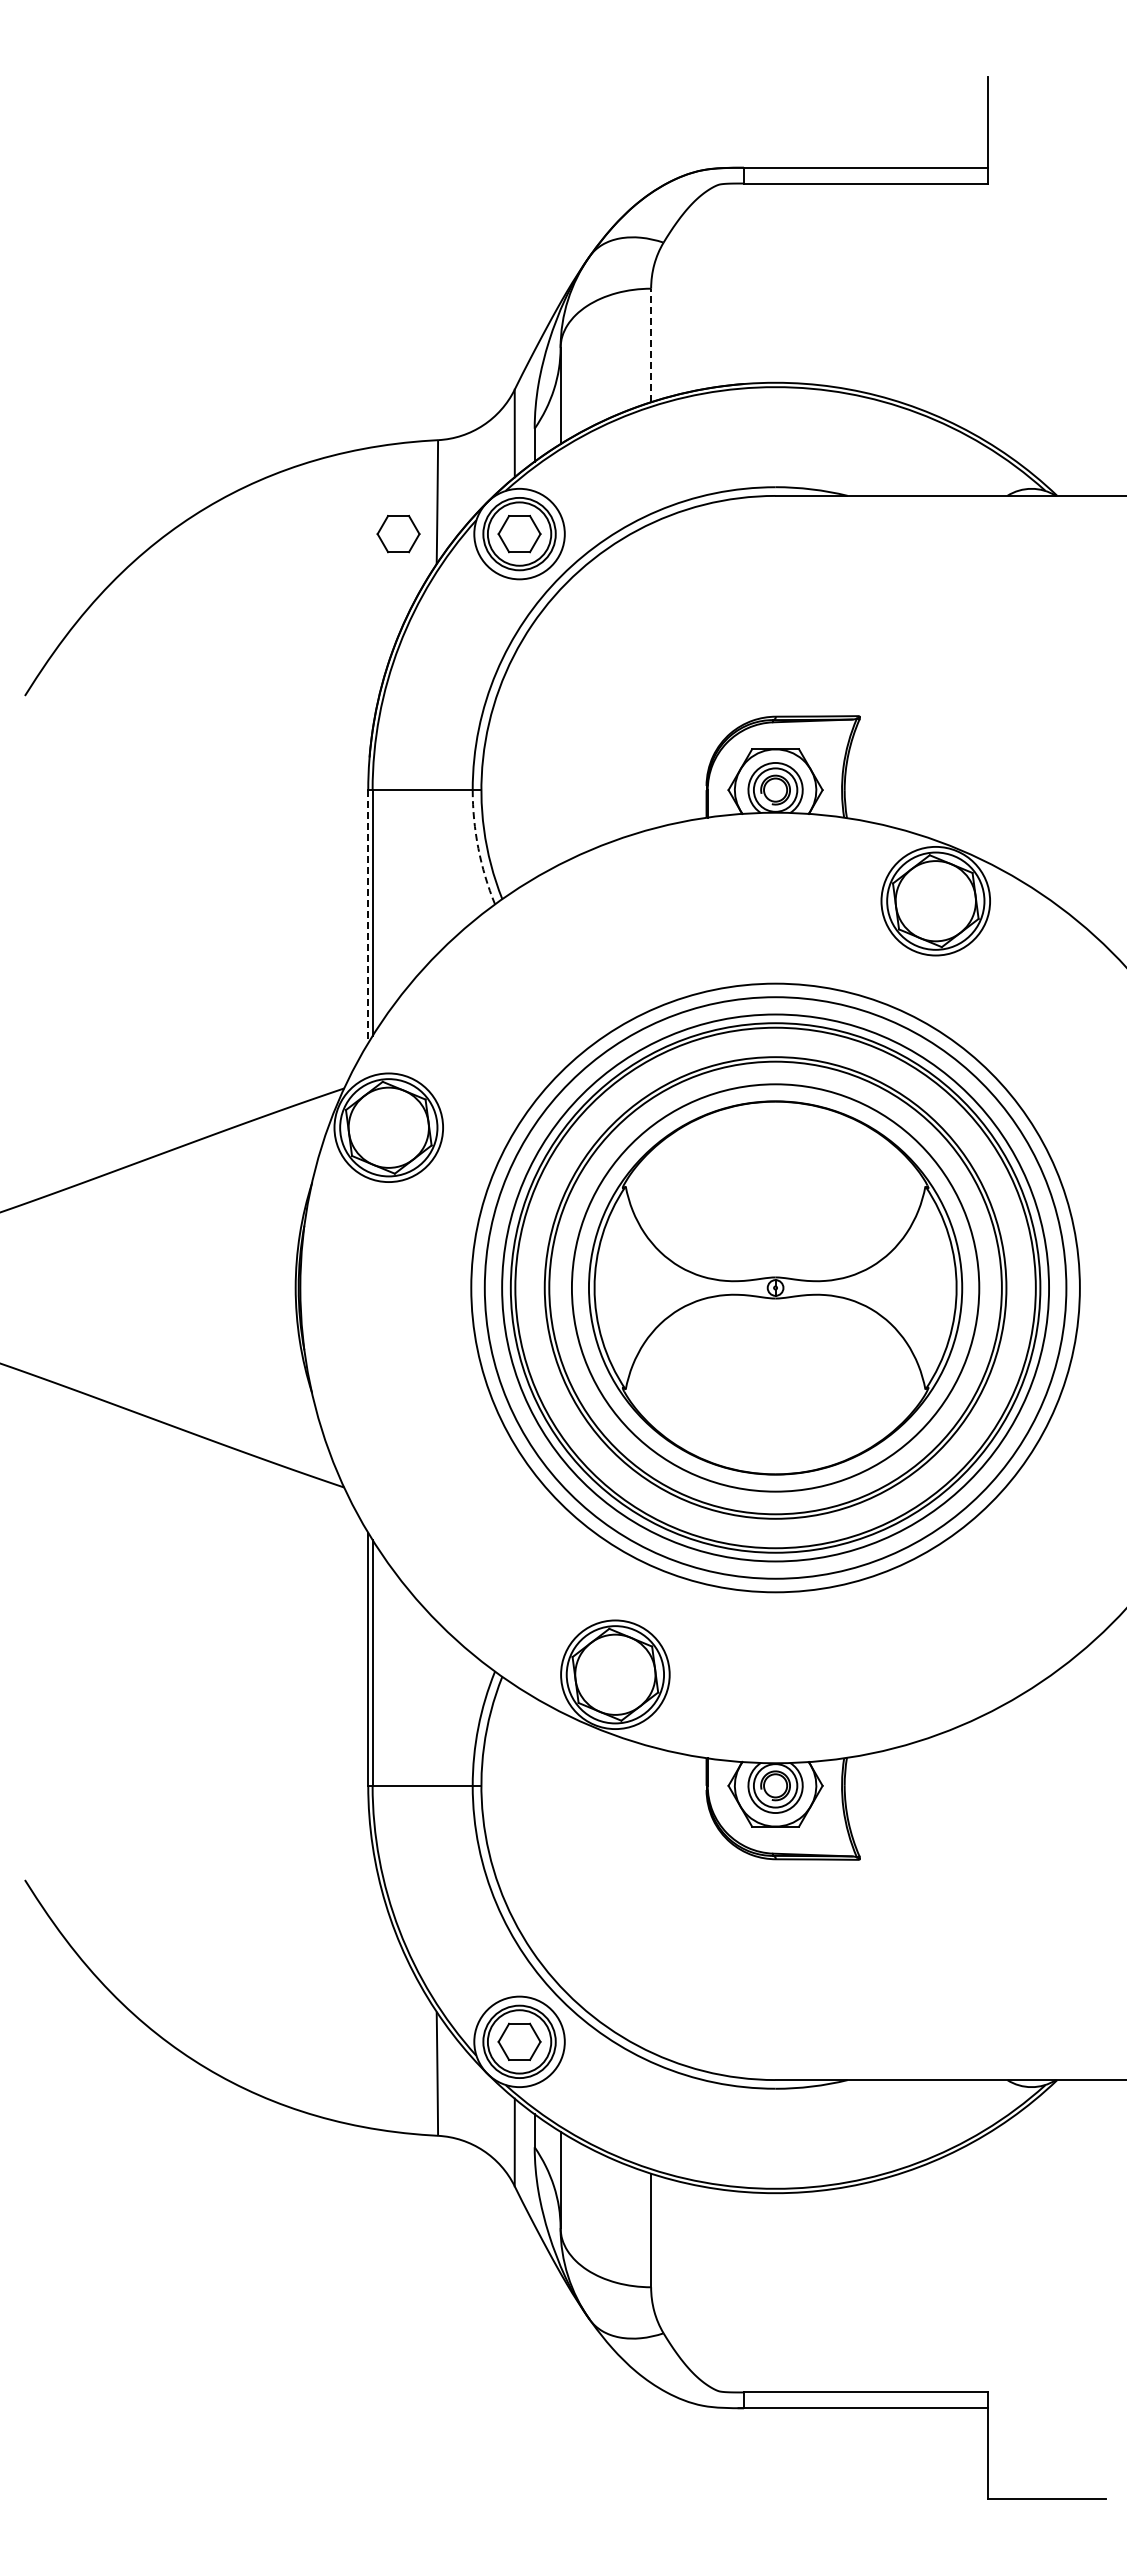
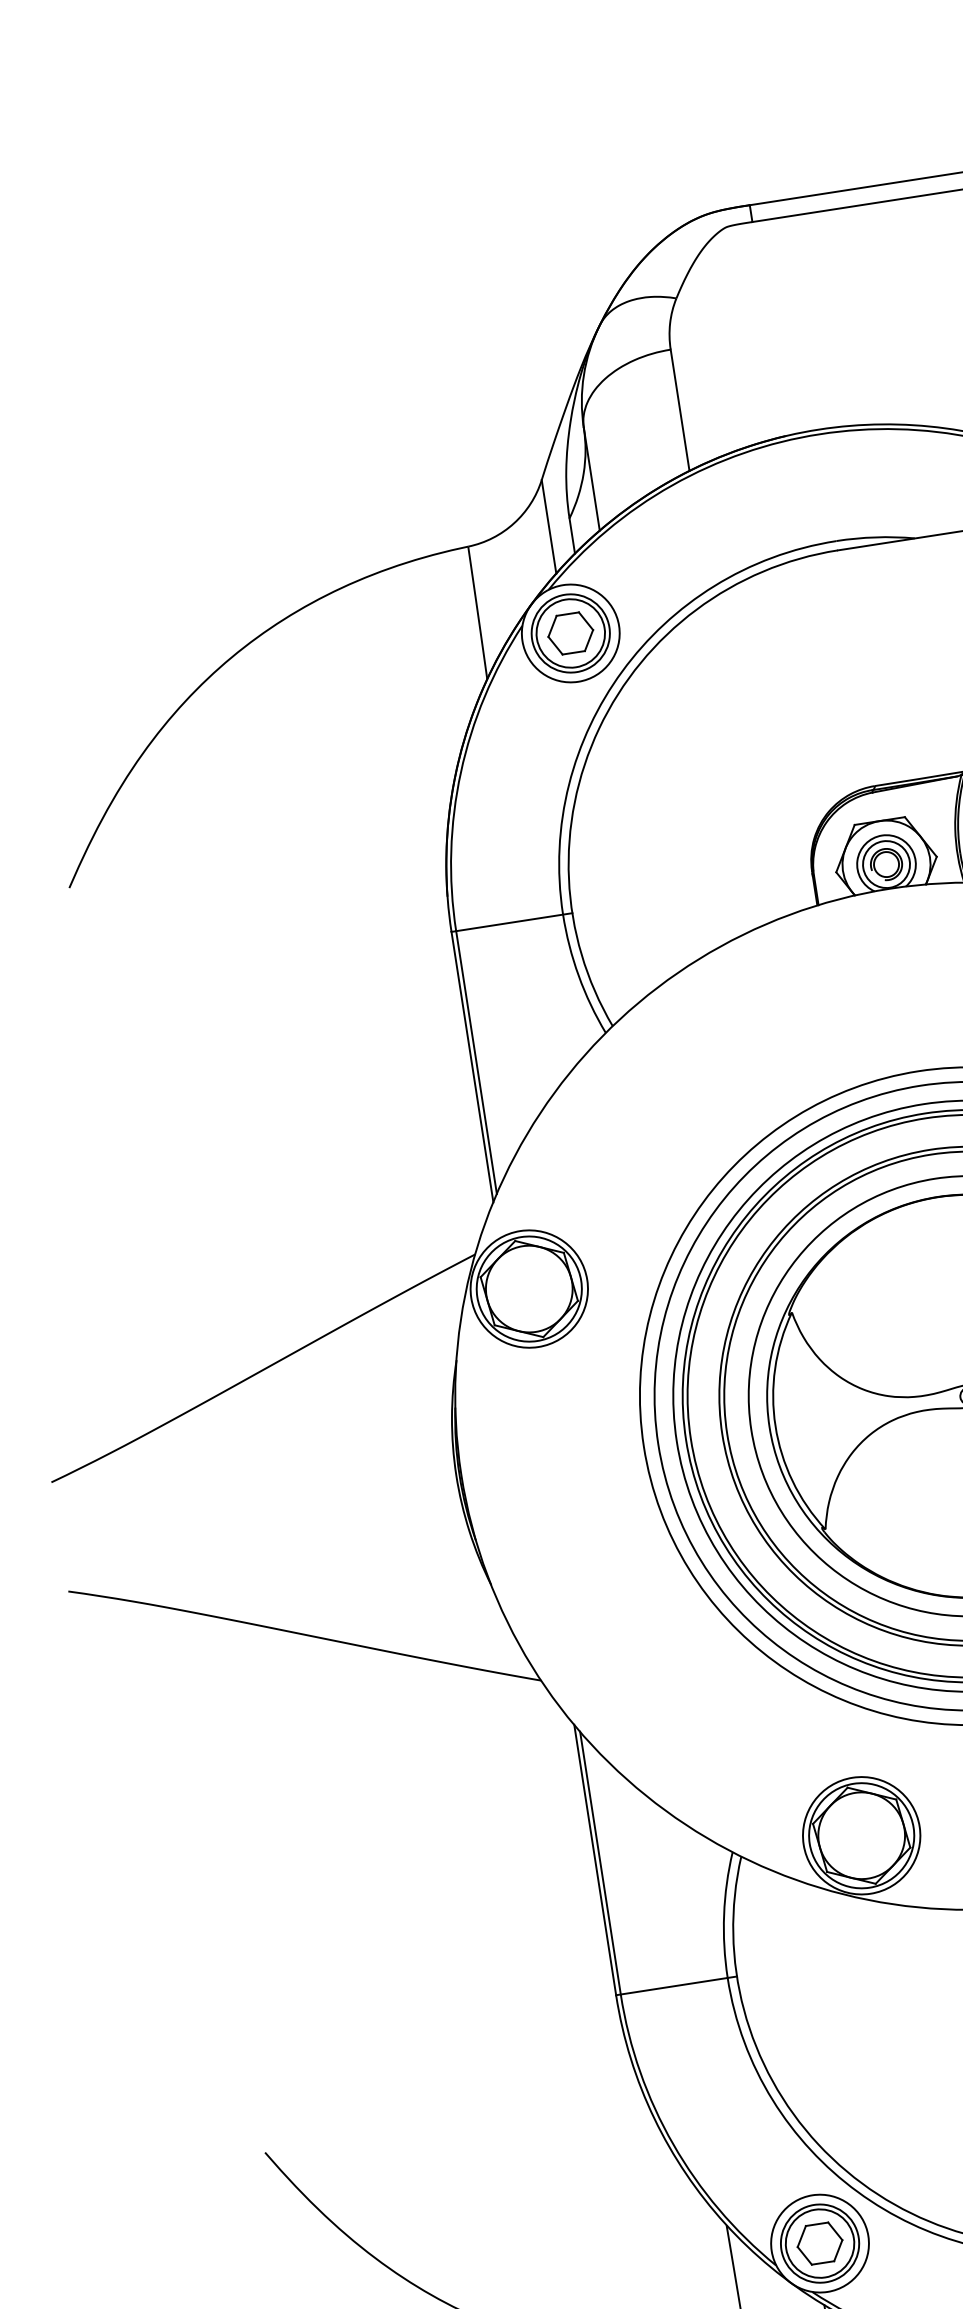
line: (651, 345) -> (680, 410), dashed -> solid
part: (398, 534) -> (441, 653), removed
arc: (478, 848) -> (578, 976), dashed -> solid
line: (368, 916) -> (472, 1066), dashed -> solid

